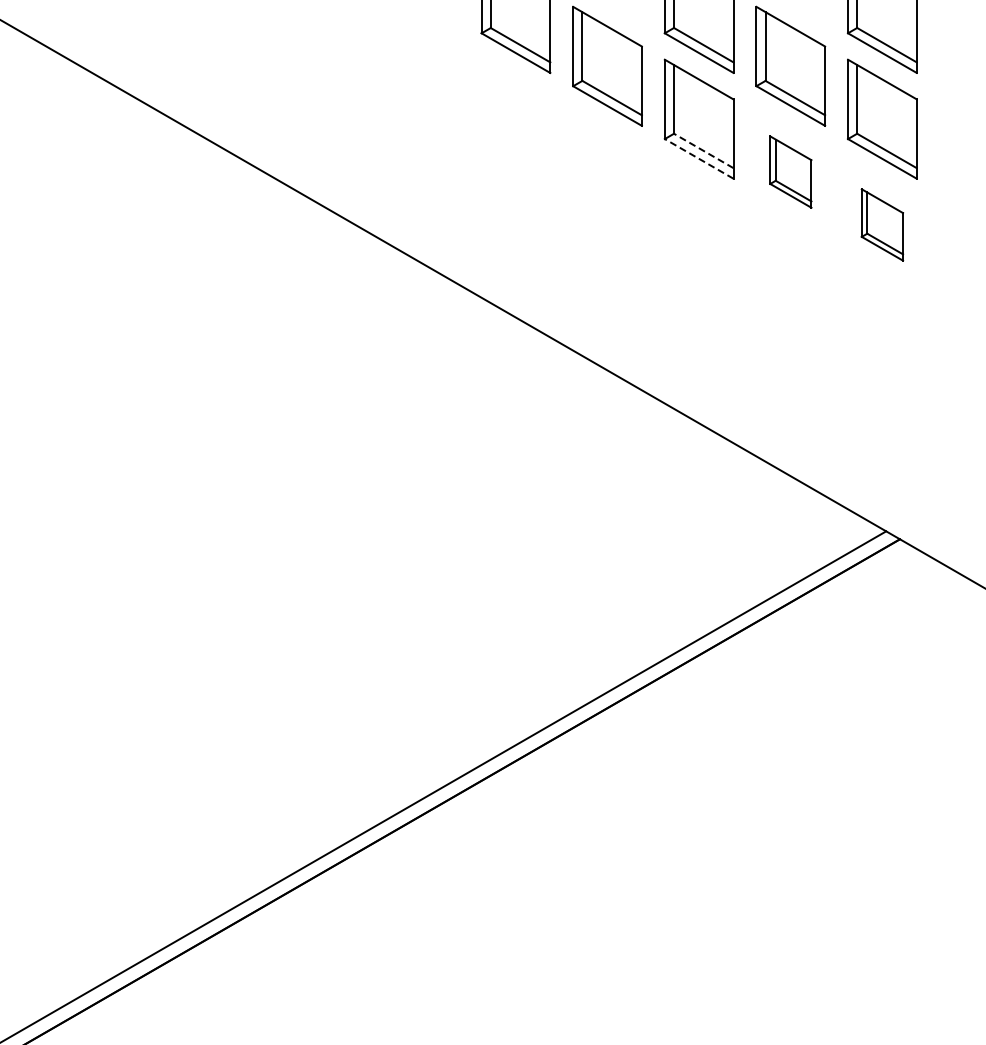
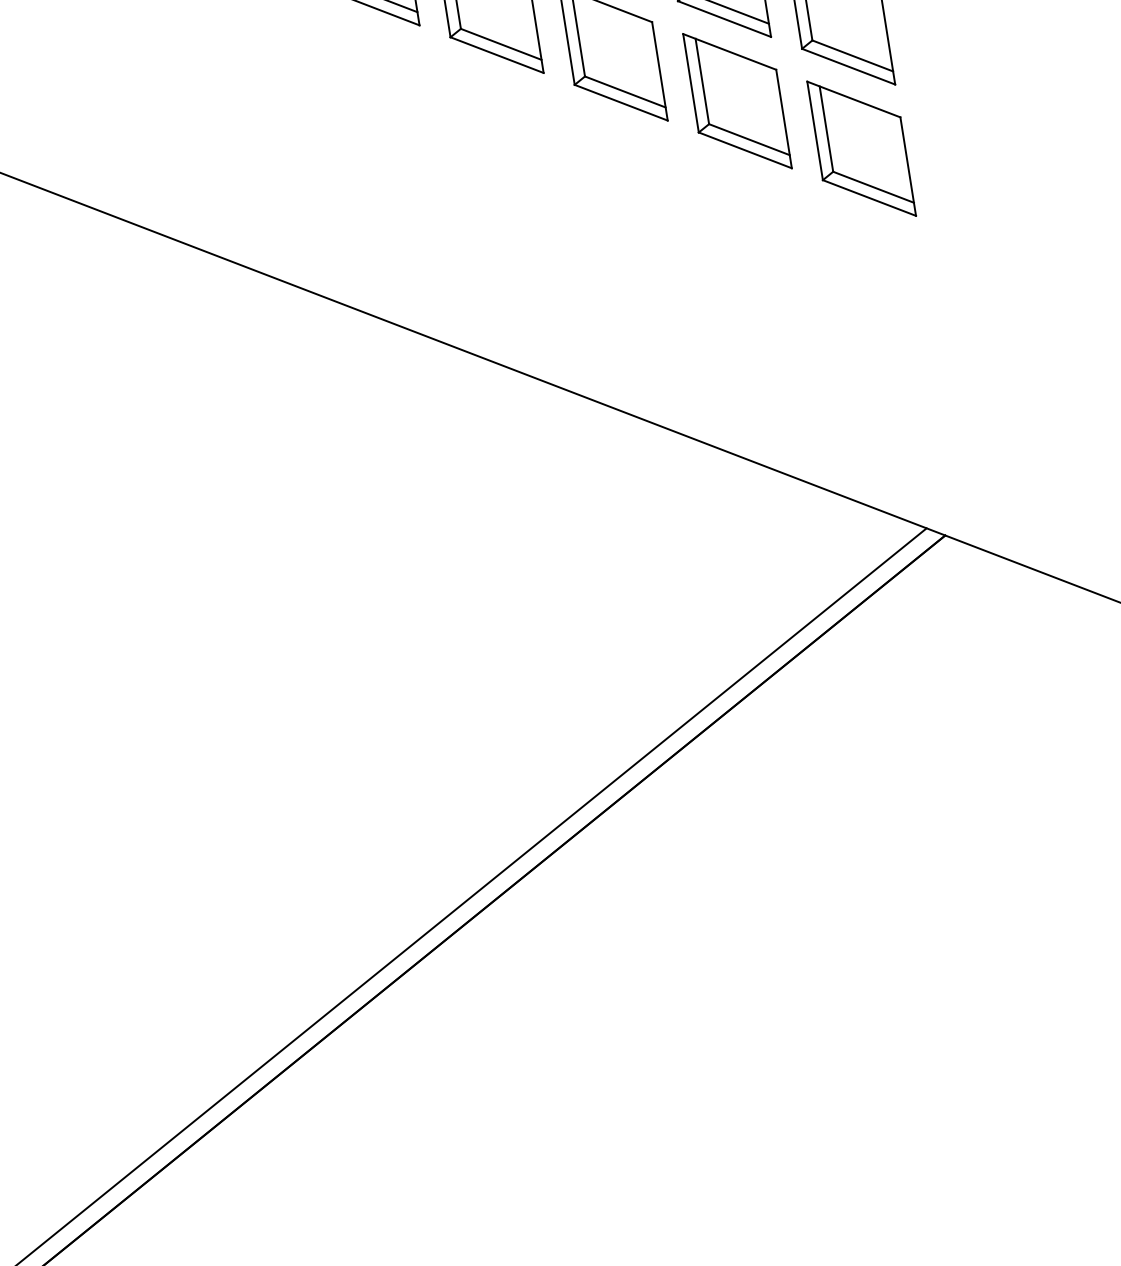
line: (703, 150) -> (624, 91), dashed -> solid
line: (699, 158) -> (621, 102), dashed -> solid
part: (790, 171) -> (737, 100), size x1.67
part: (882, 224) -> (861, 148), size x1.67

